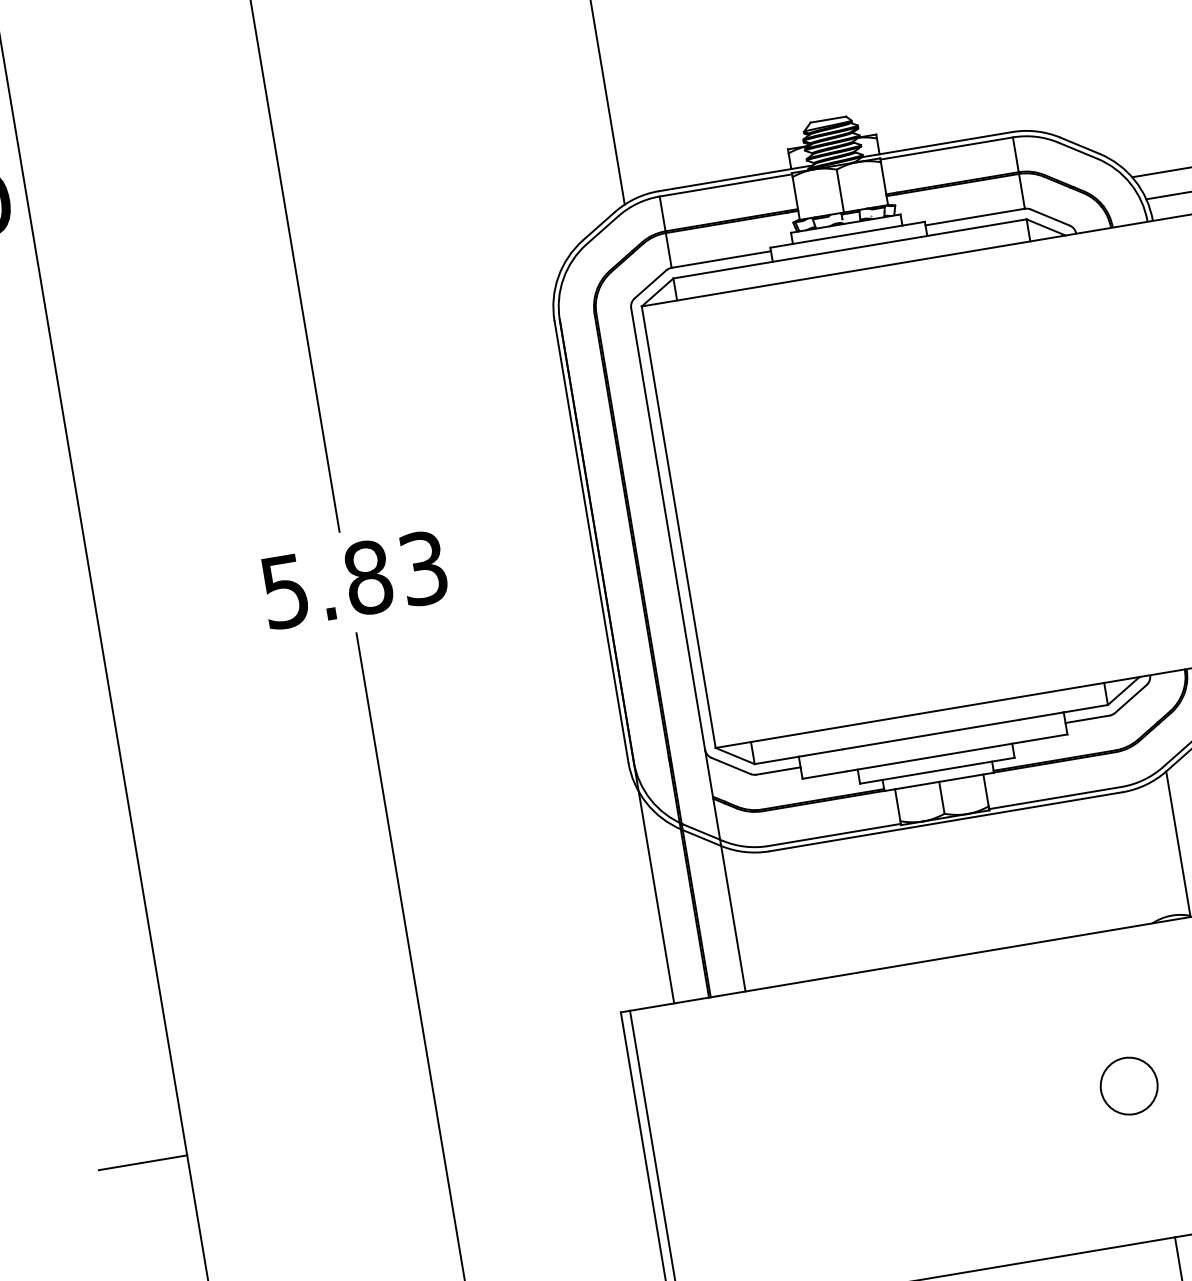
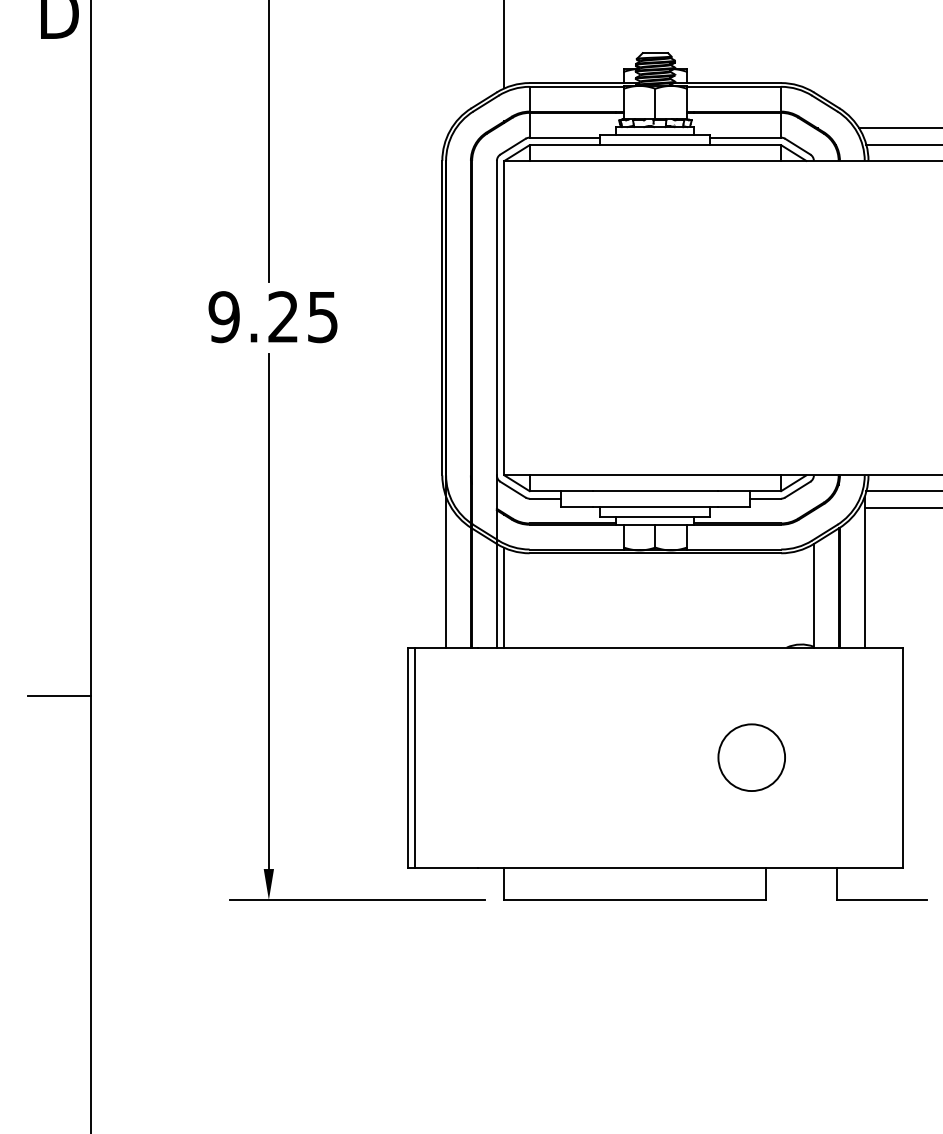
text: (352, 580) -> (272, 317), 5.83 -> 9.25
line: (744, 919) -> (504, 597), added
circle: (1128, 1085) -> (751, 757), size x1.67

